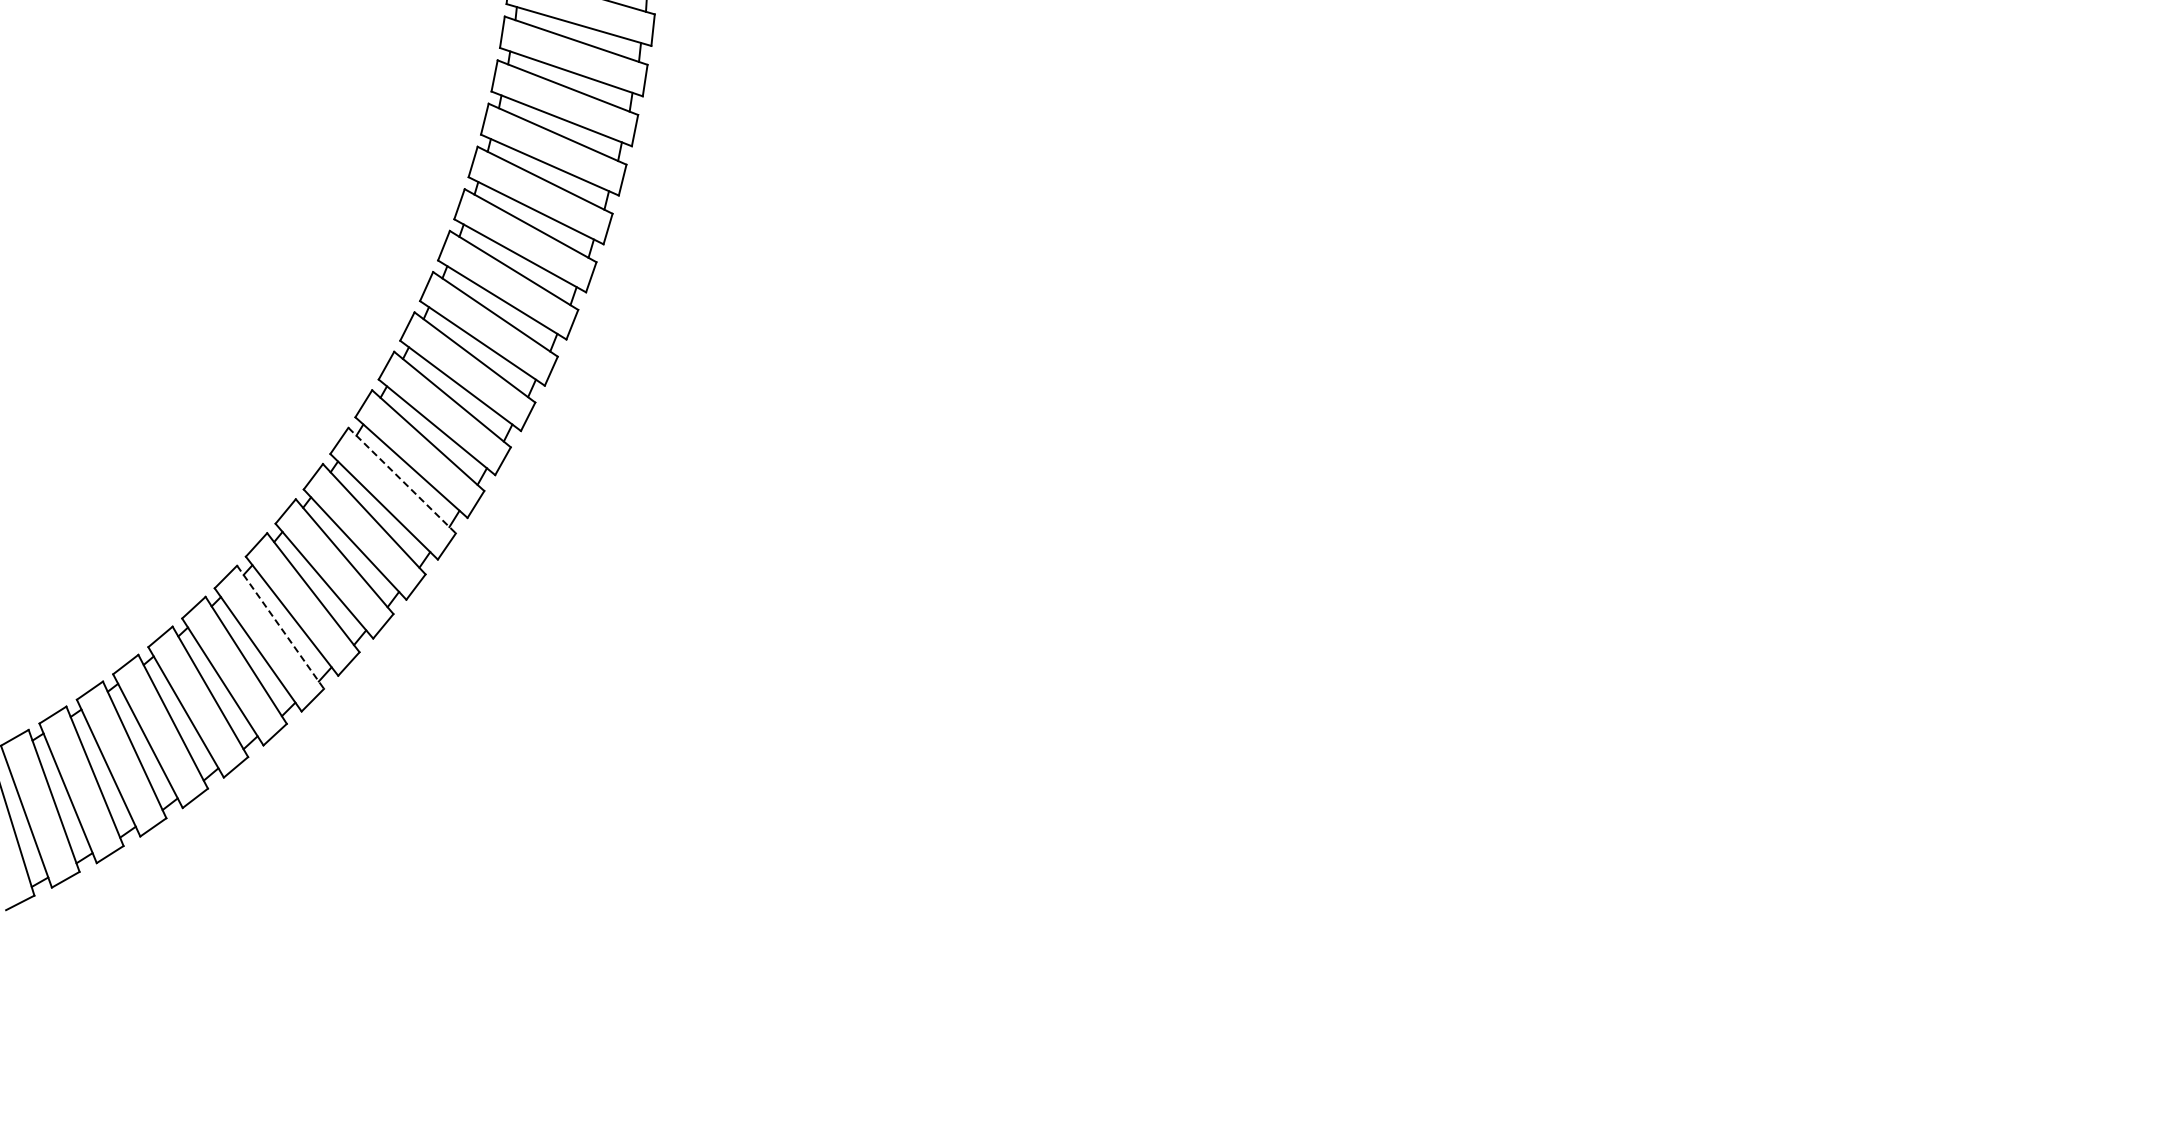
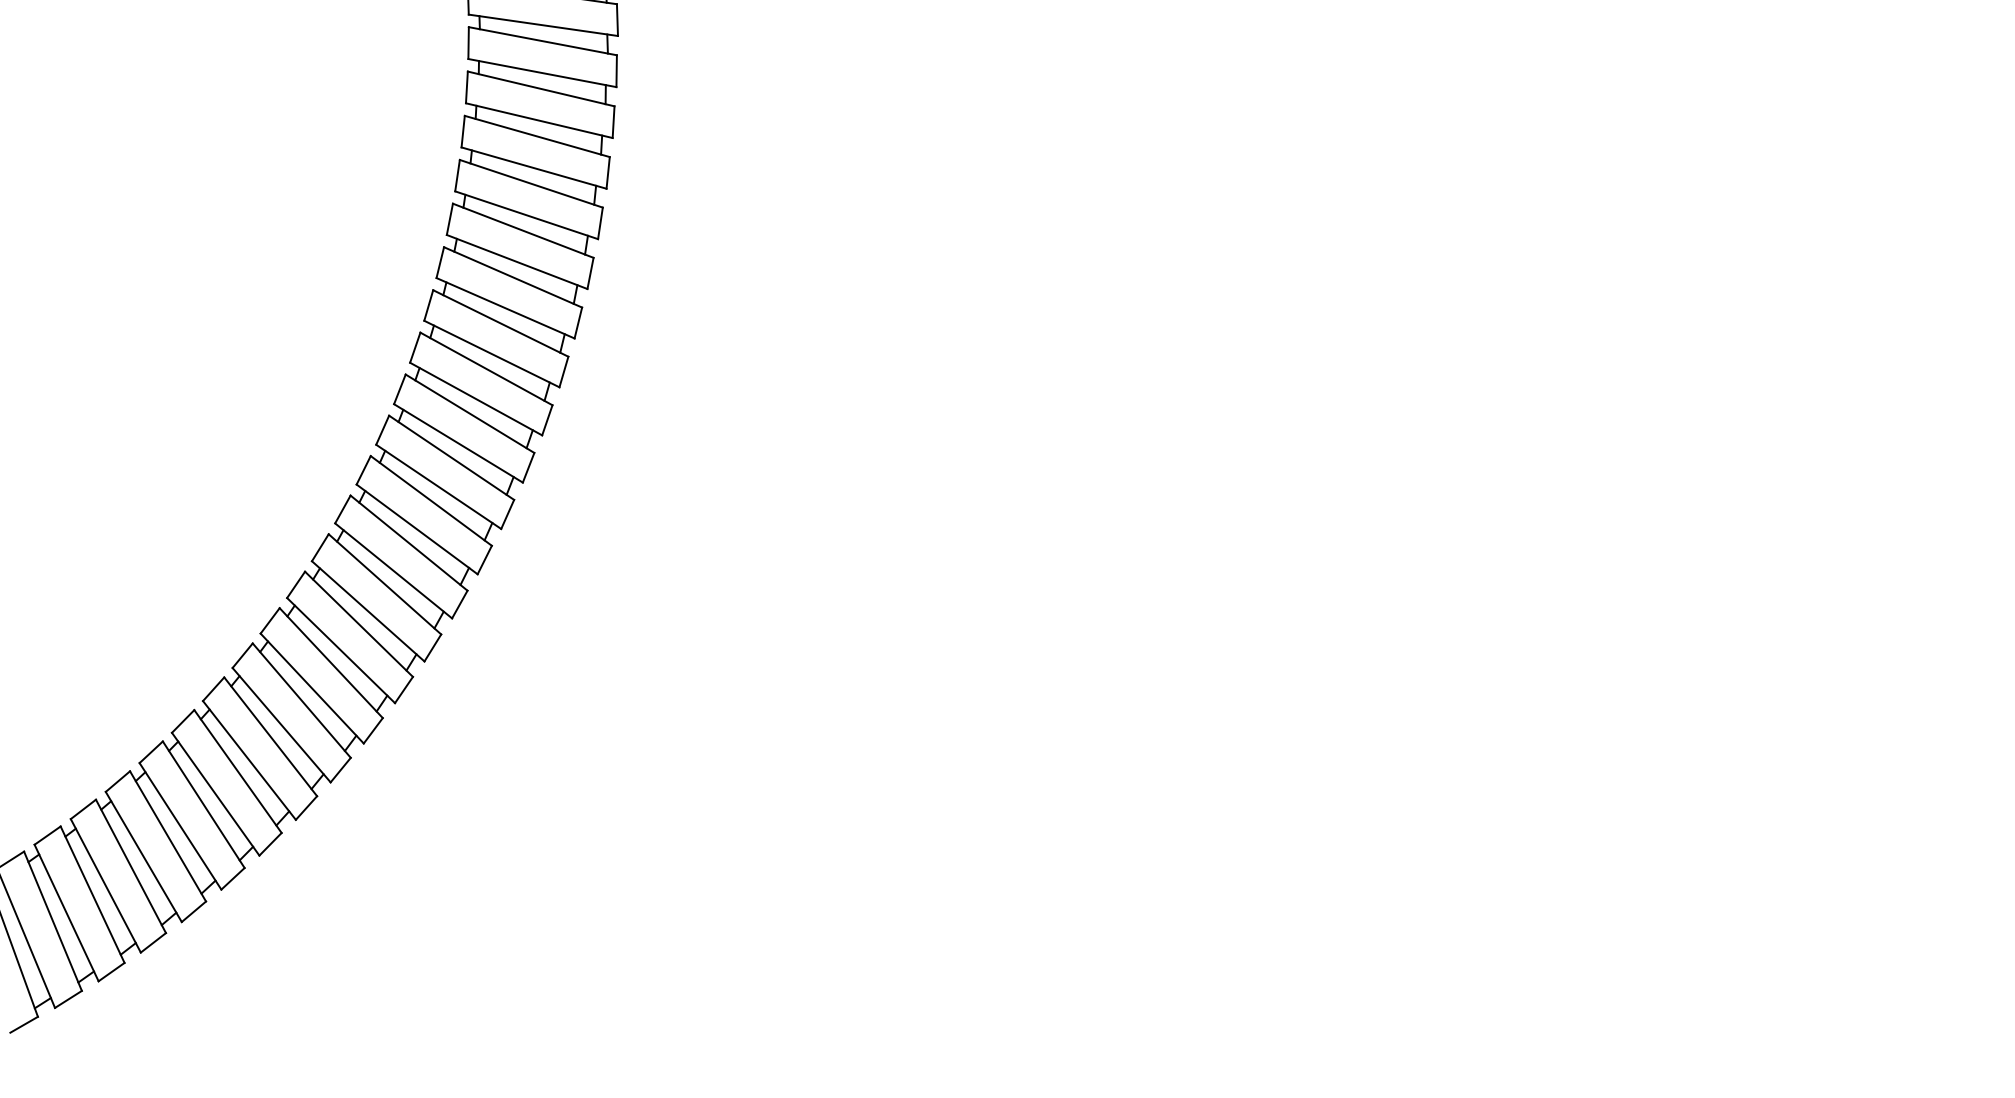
line: (402, 480) -> (385, 584), dashed -> solid
line: (280, 627) -> (270, 737), dashed -> solid

